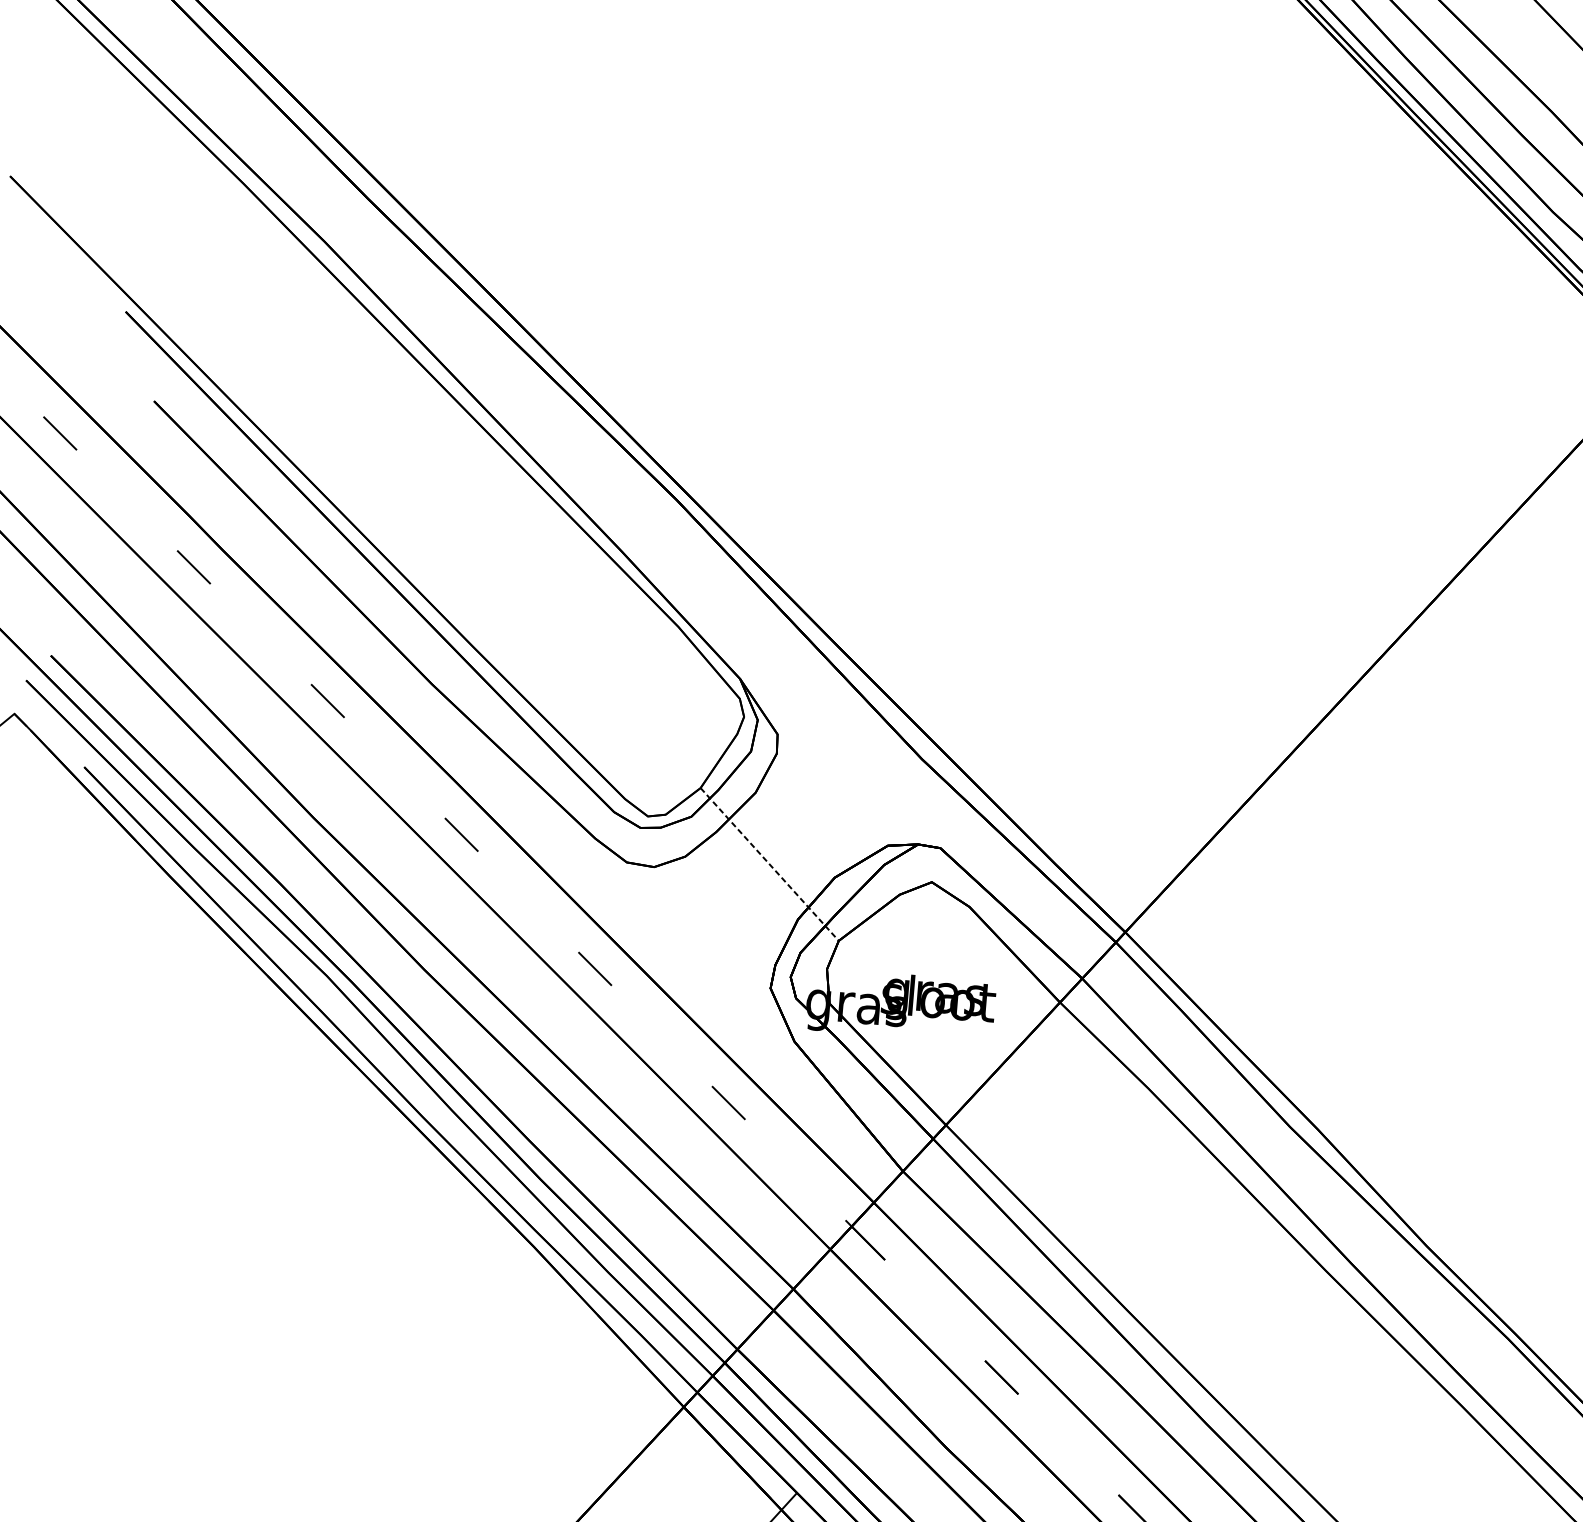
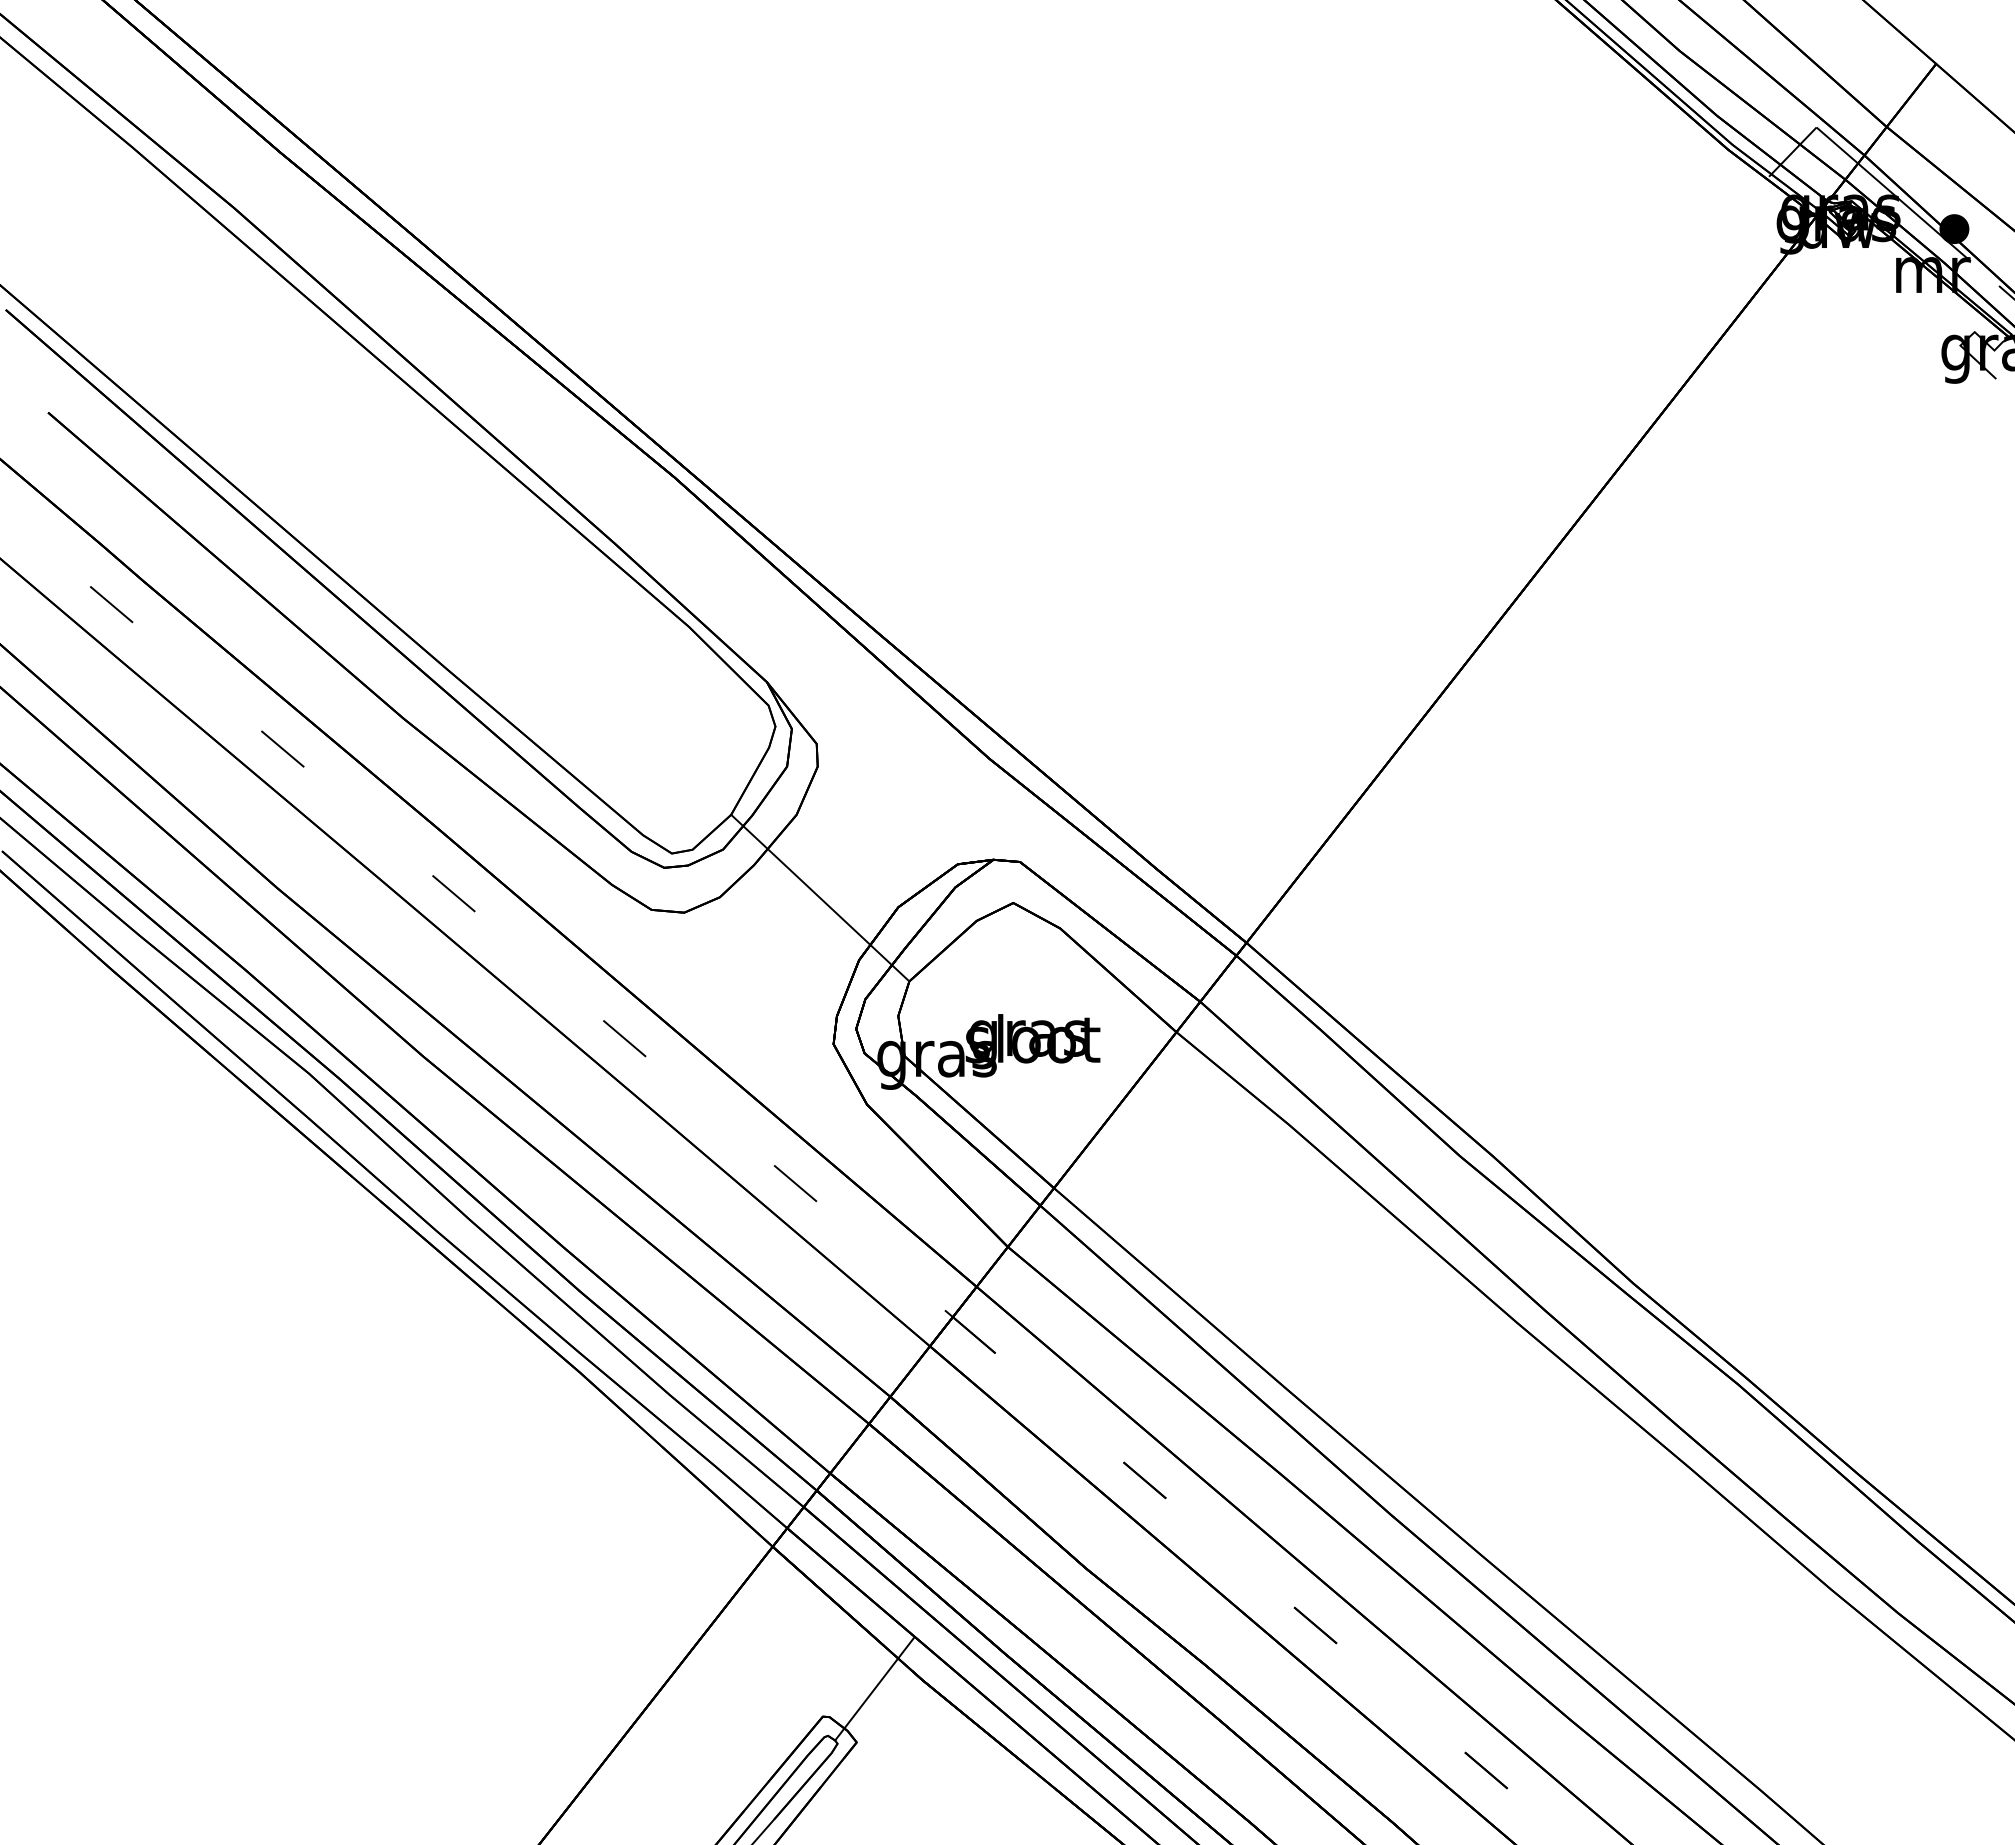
line: (769, 864) -> (820, 898), dashed -> solid

